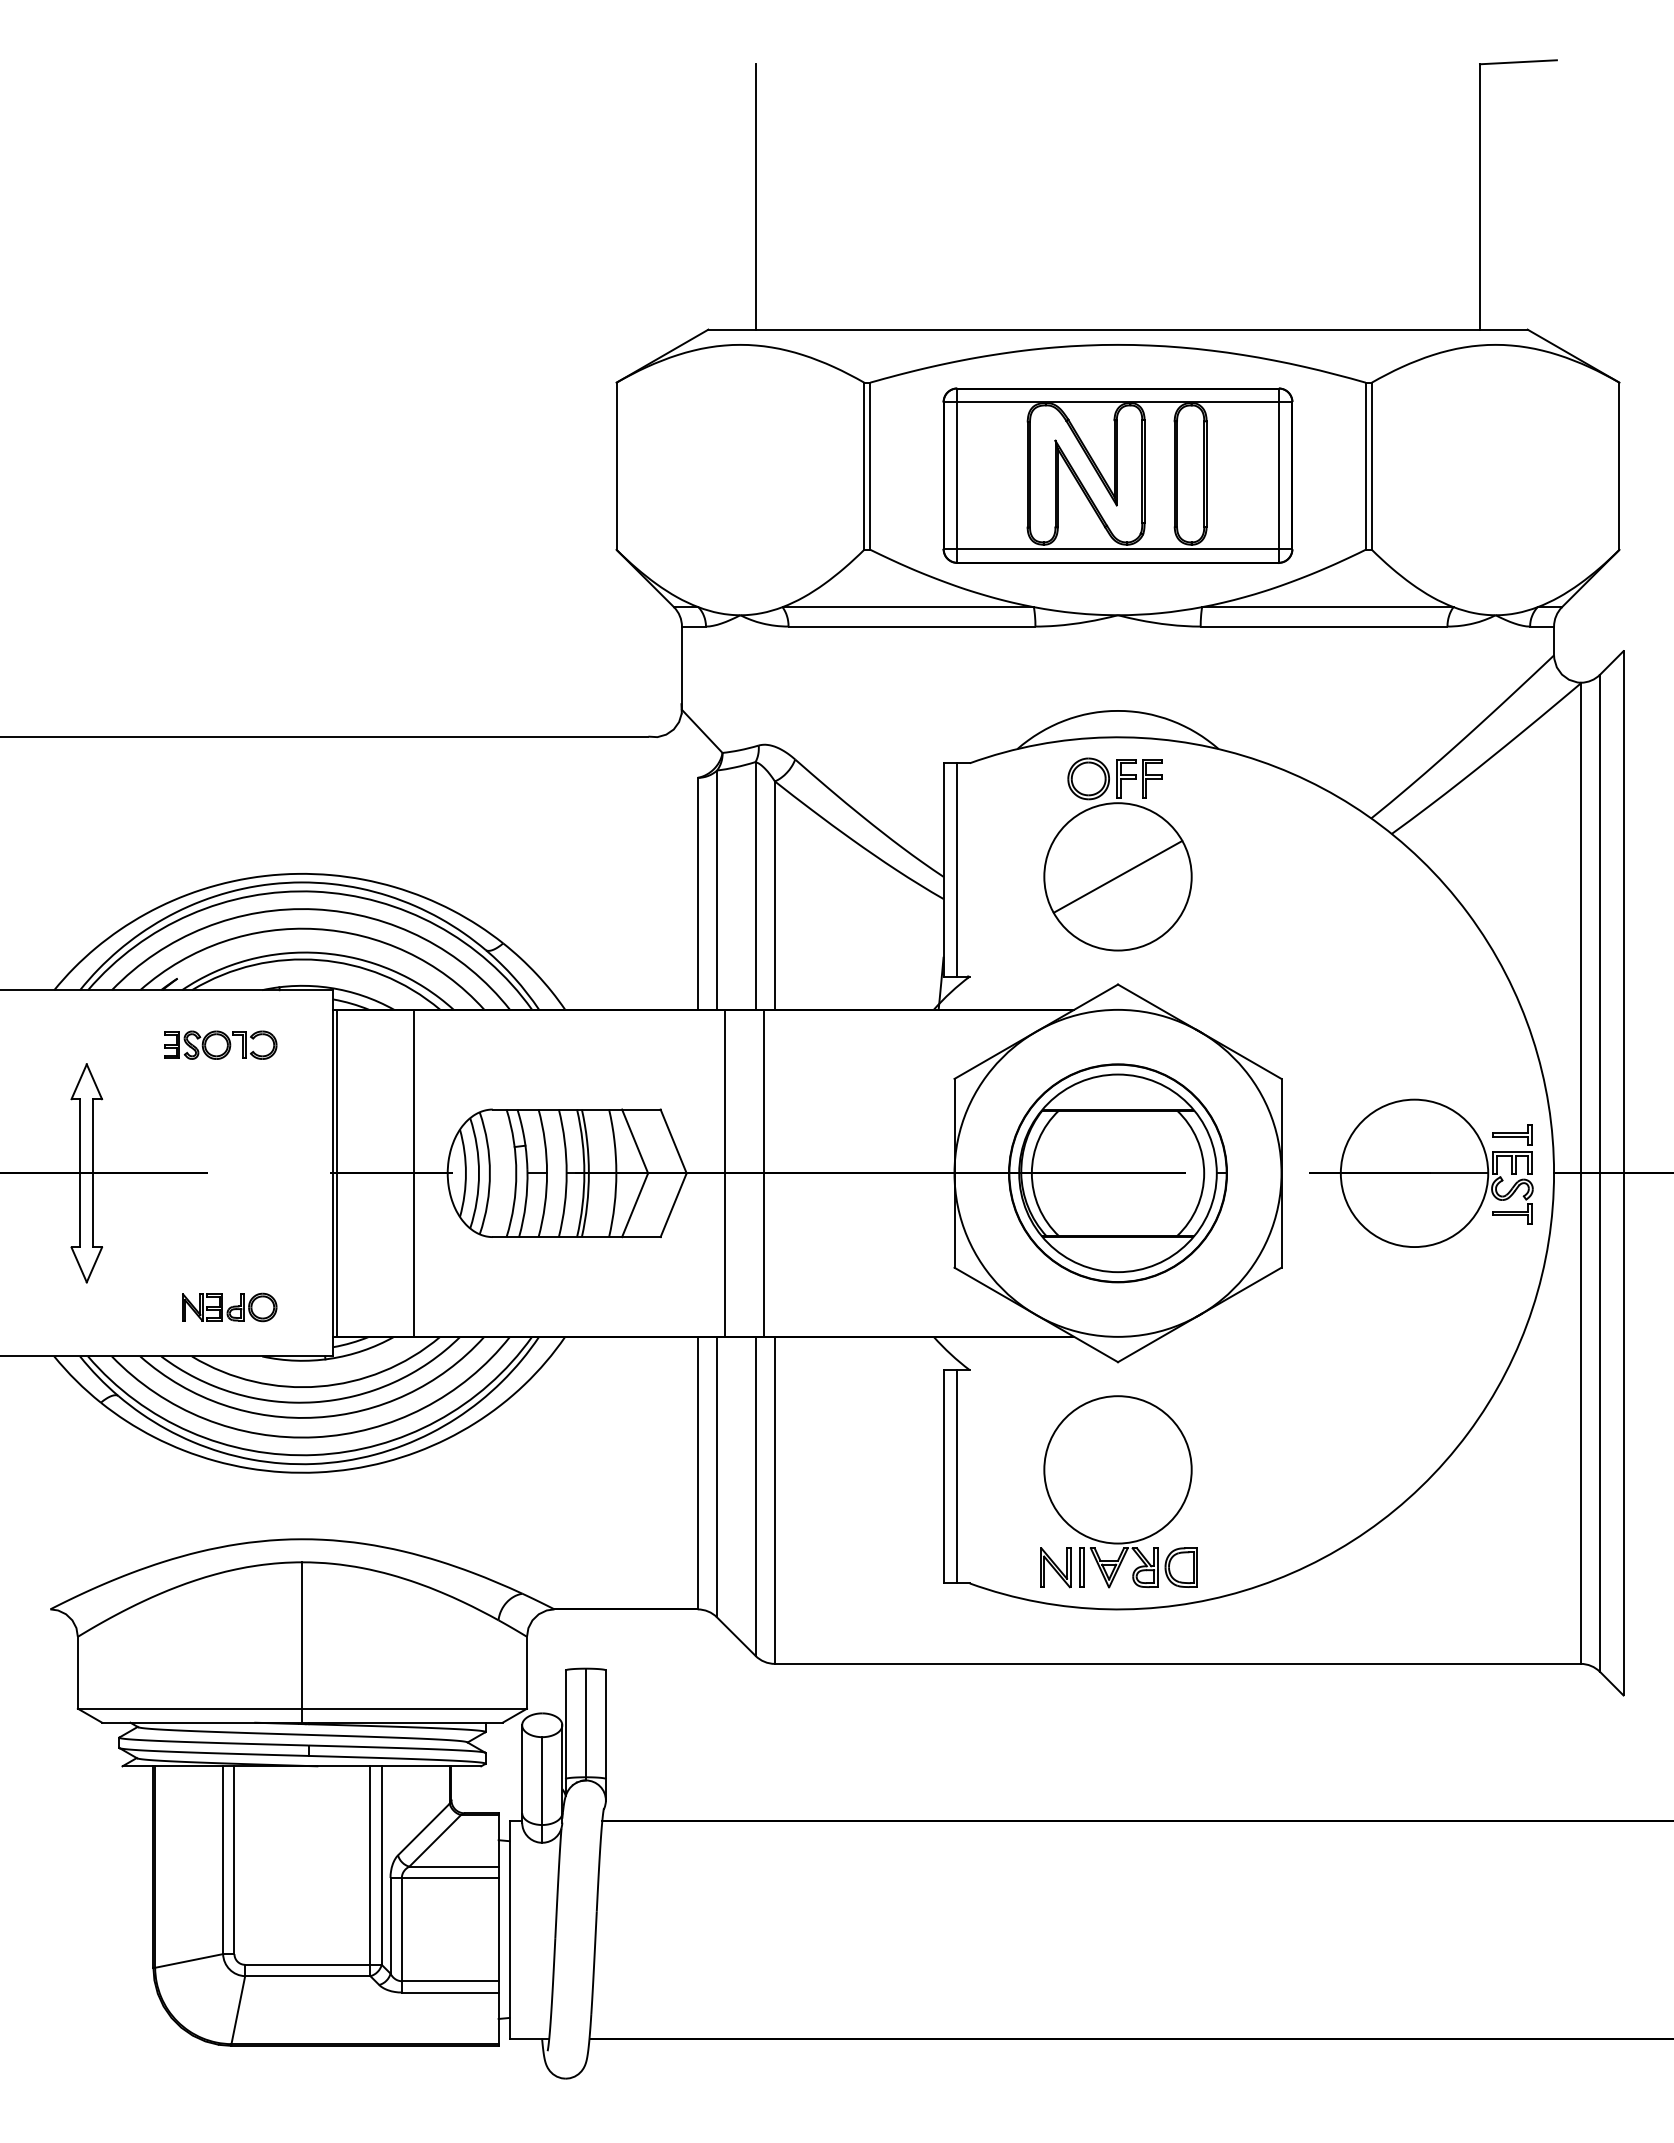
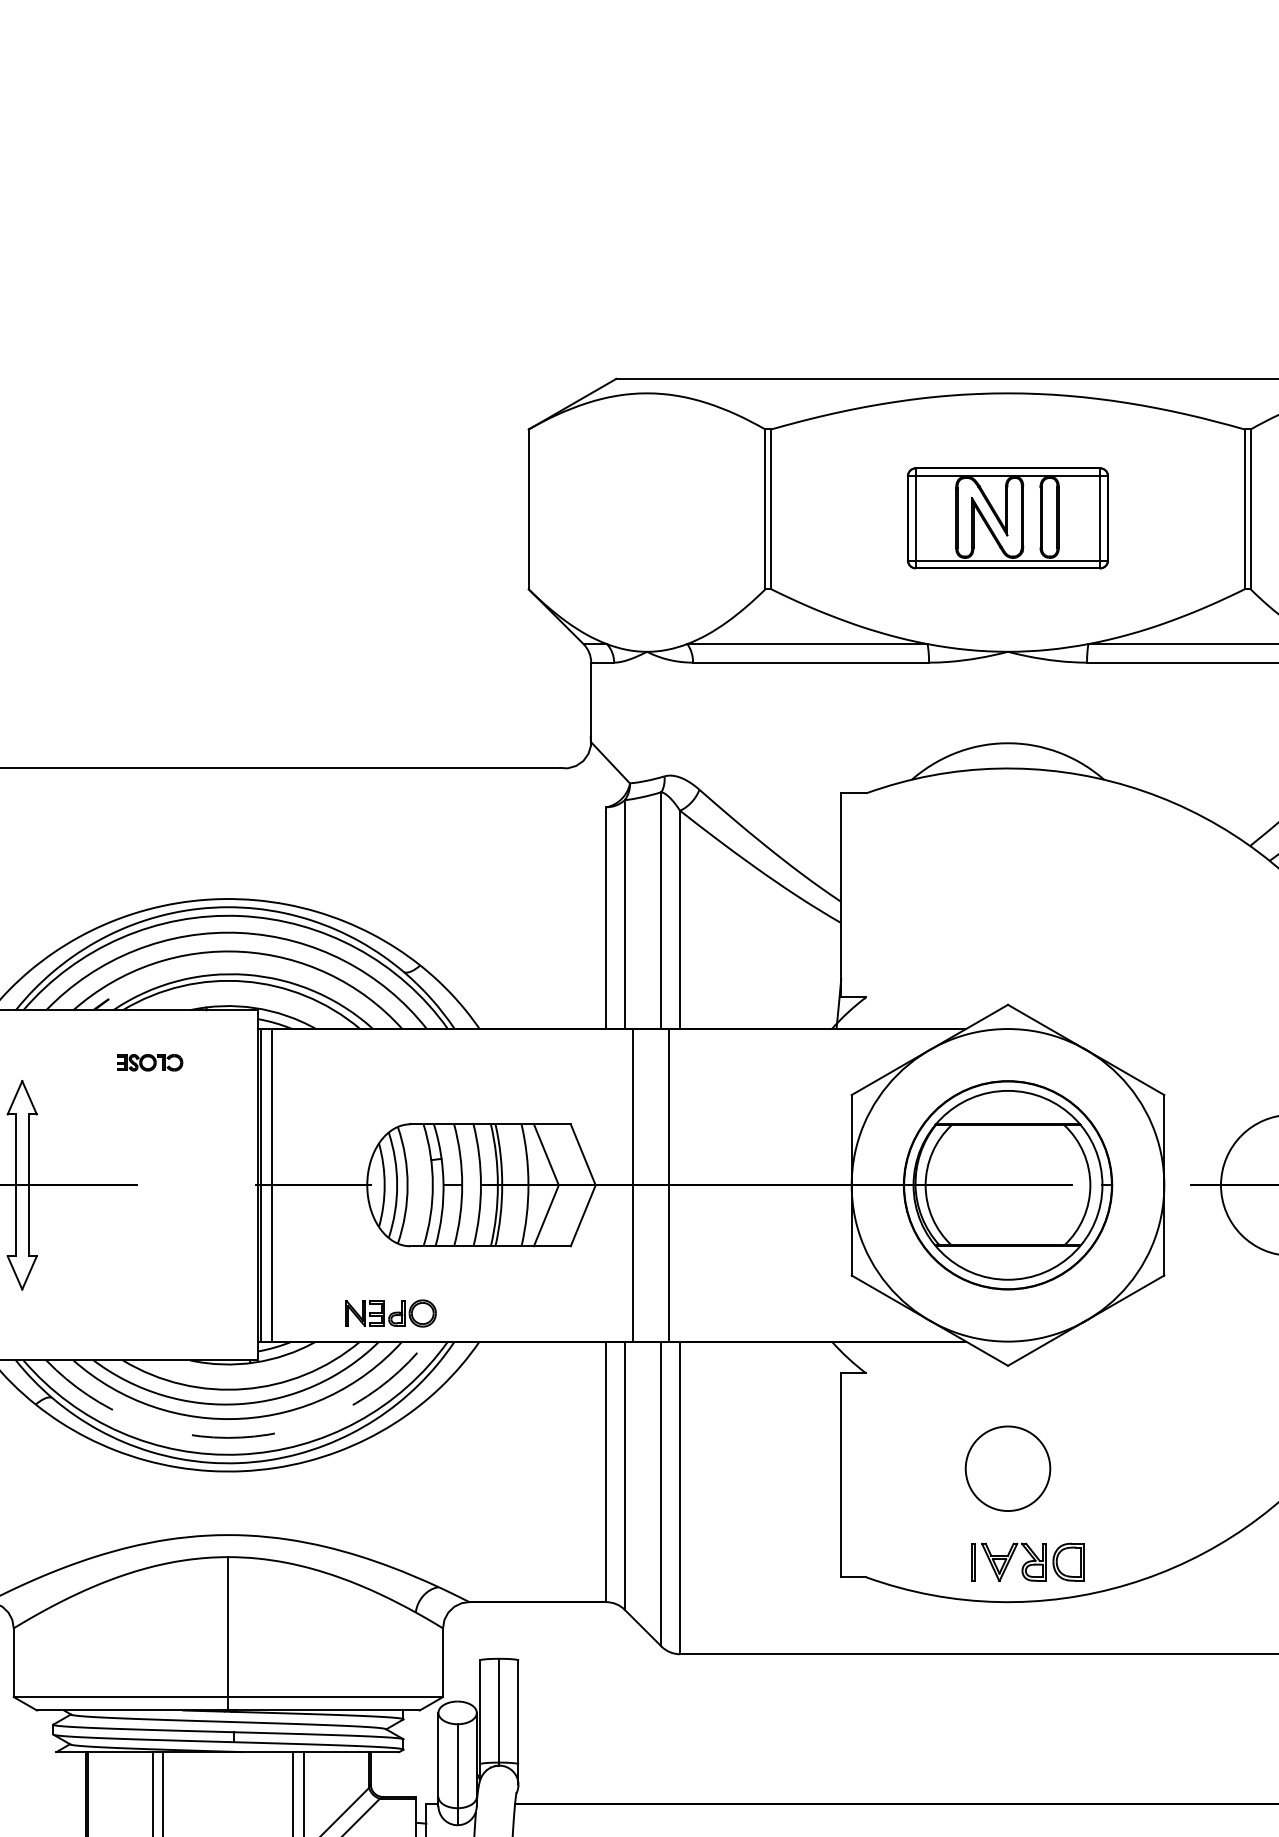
line: (756, 196) -> (662, 251), removed
part: (1117, 475) -> (1007, 518), size x0.6
part: (1117, 854) -> (1007, 880), removed
line: (956, 869) -> (853, 894), removed
part: (220, 1044) -> (150, 1062), size x0.6
line: (413, 1172) -> (271, 1184), moved
part: (229, 1307) -> (390, 1313), moved
arc: (315, 1437) -> (240, 1437), solid -> dashed
circle: (1117, 1469) -> (1007, 1468), size x0.6
line: (956, 1476) -> (853, 1475), removed
part: (1055, 1567) -> (948, 1562), removed

